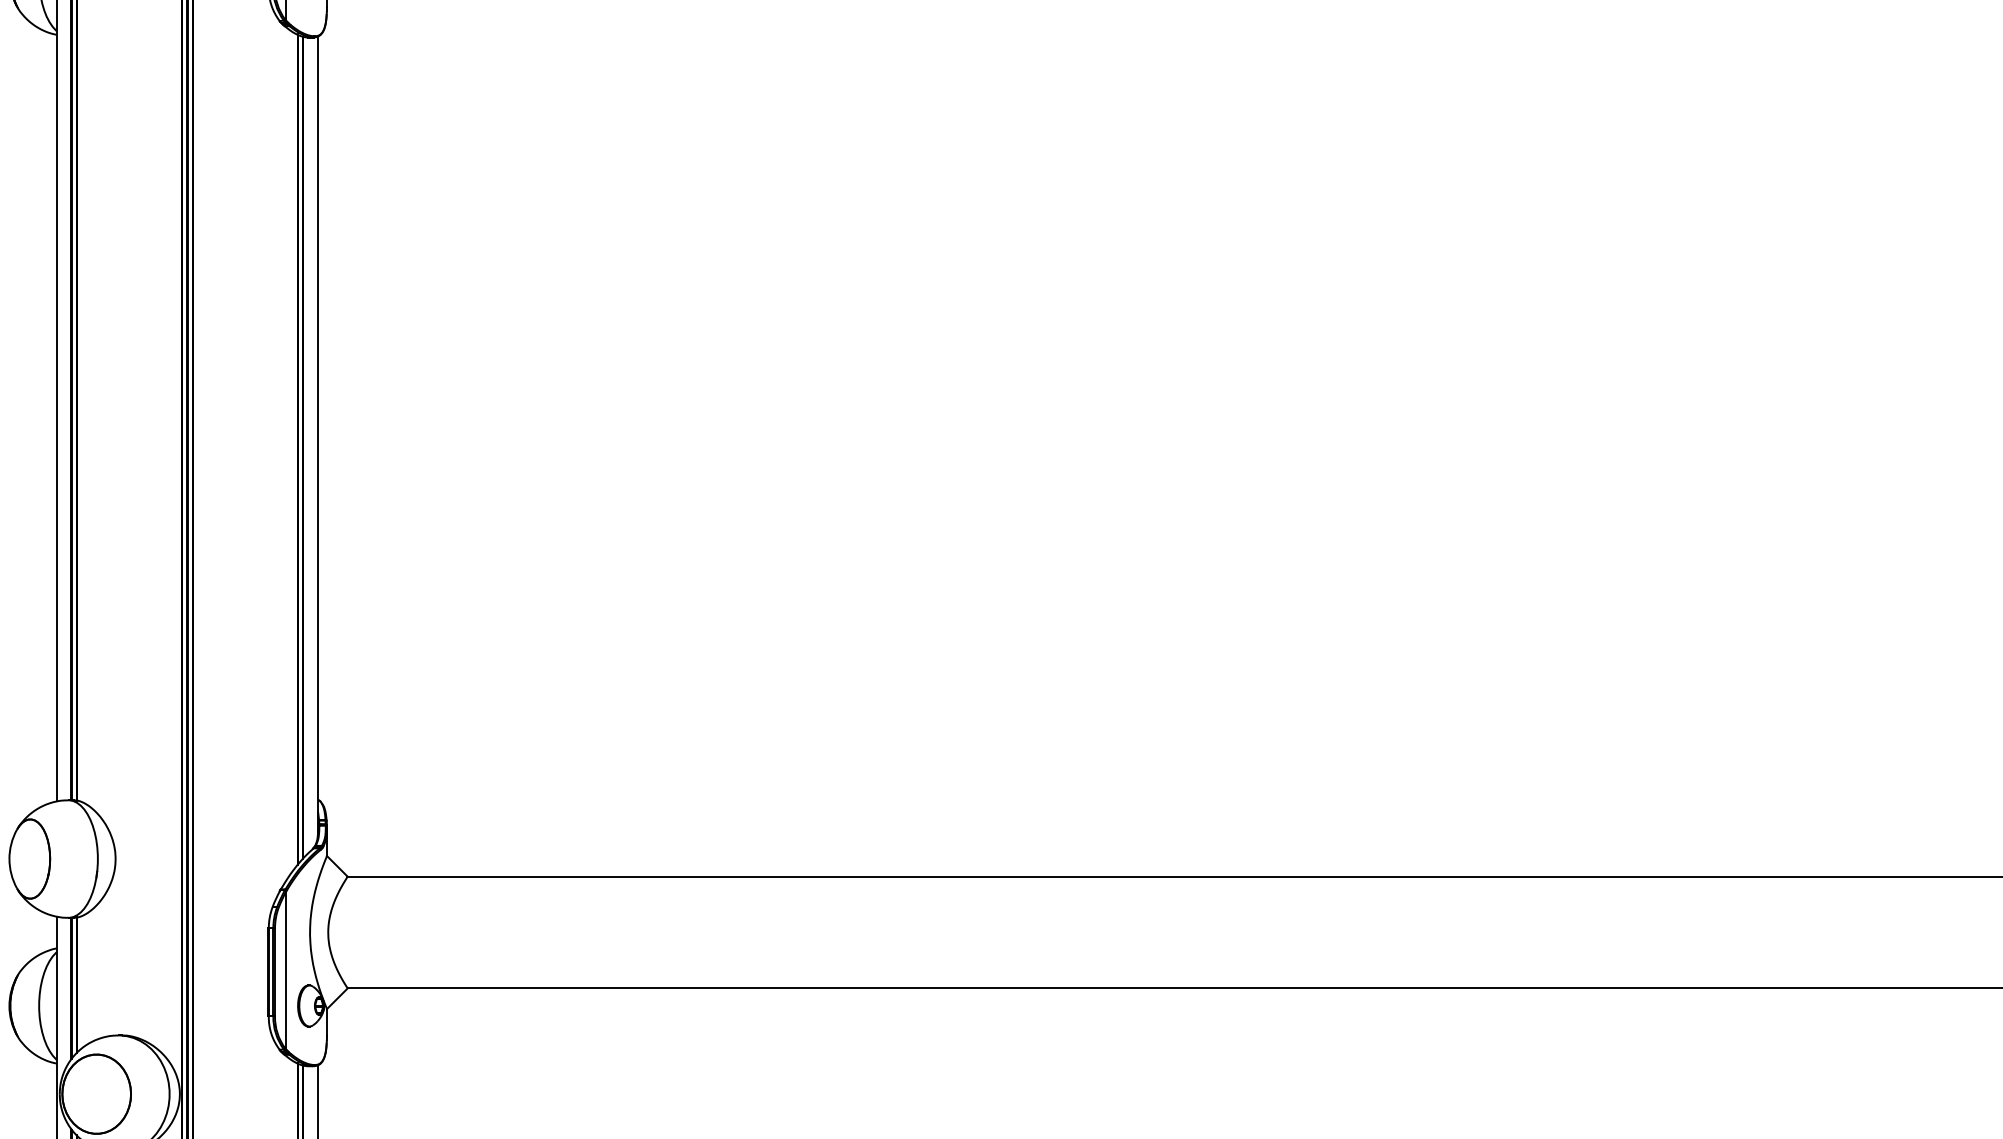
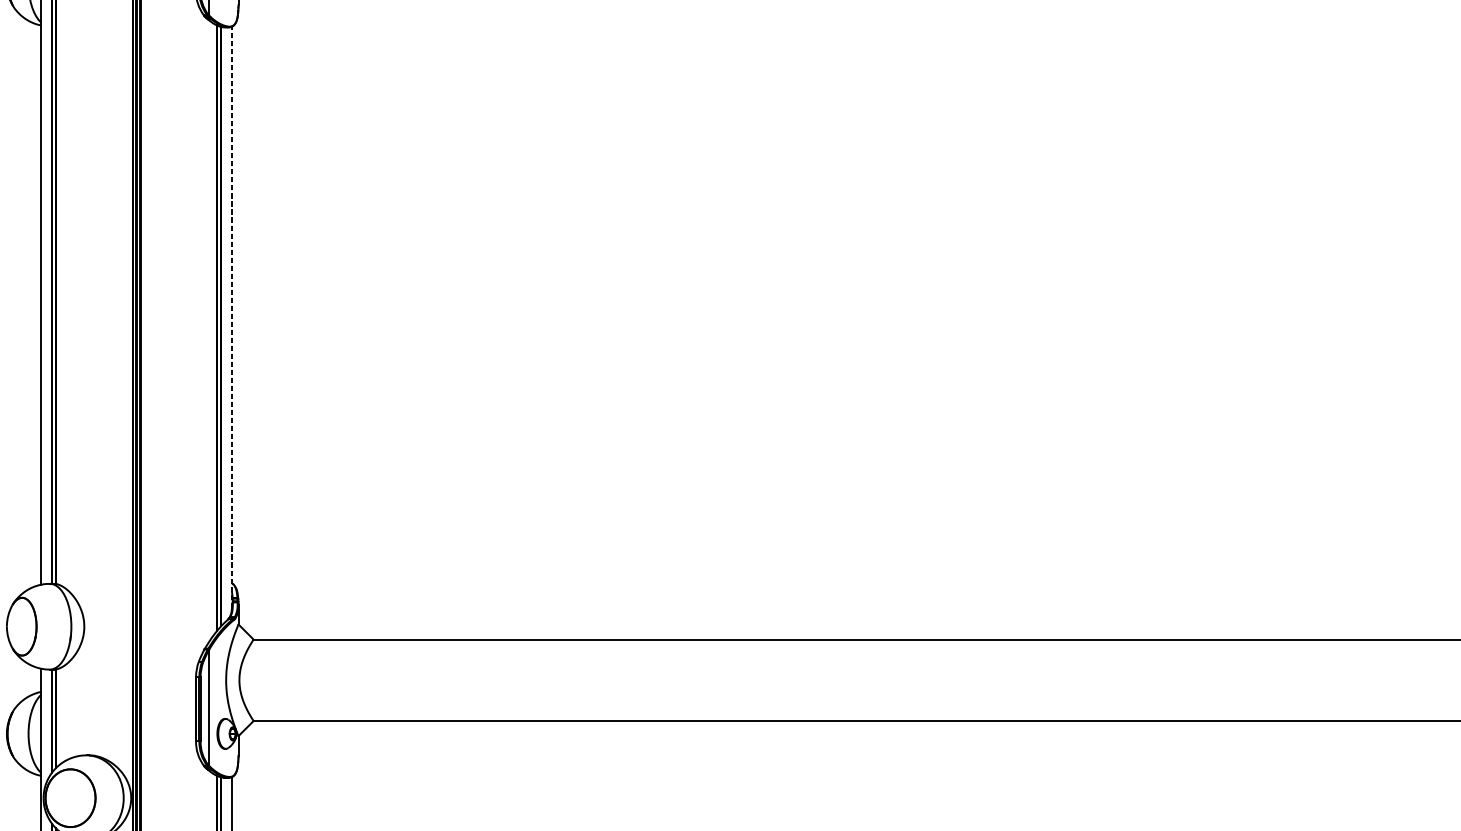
line: (318, 434) -> (232, 317), solid -> dashed

